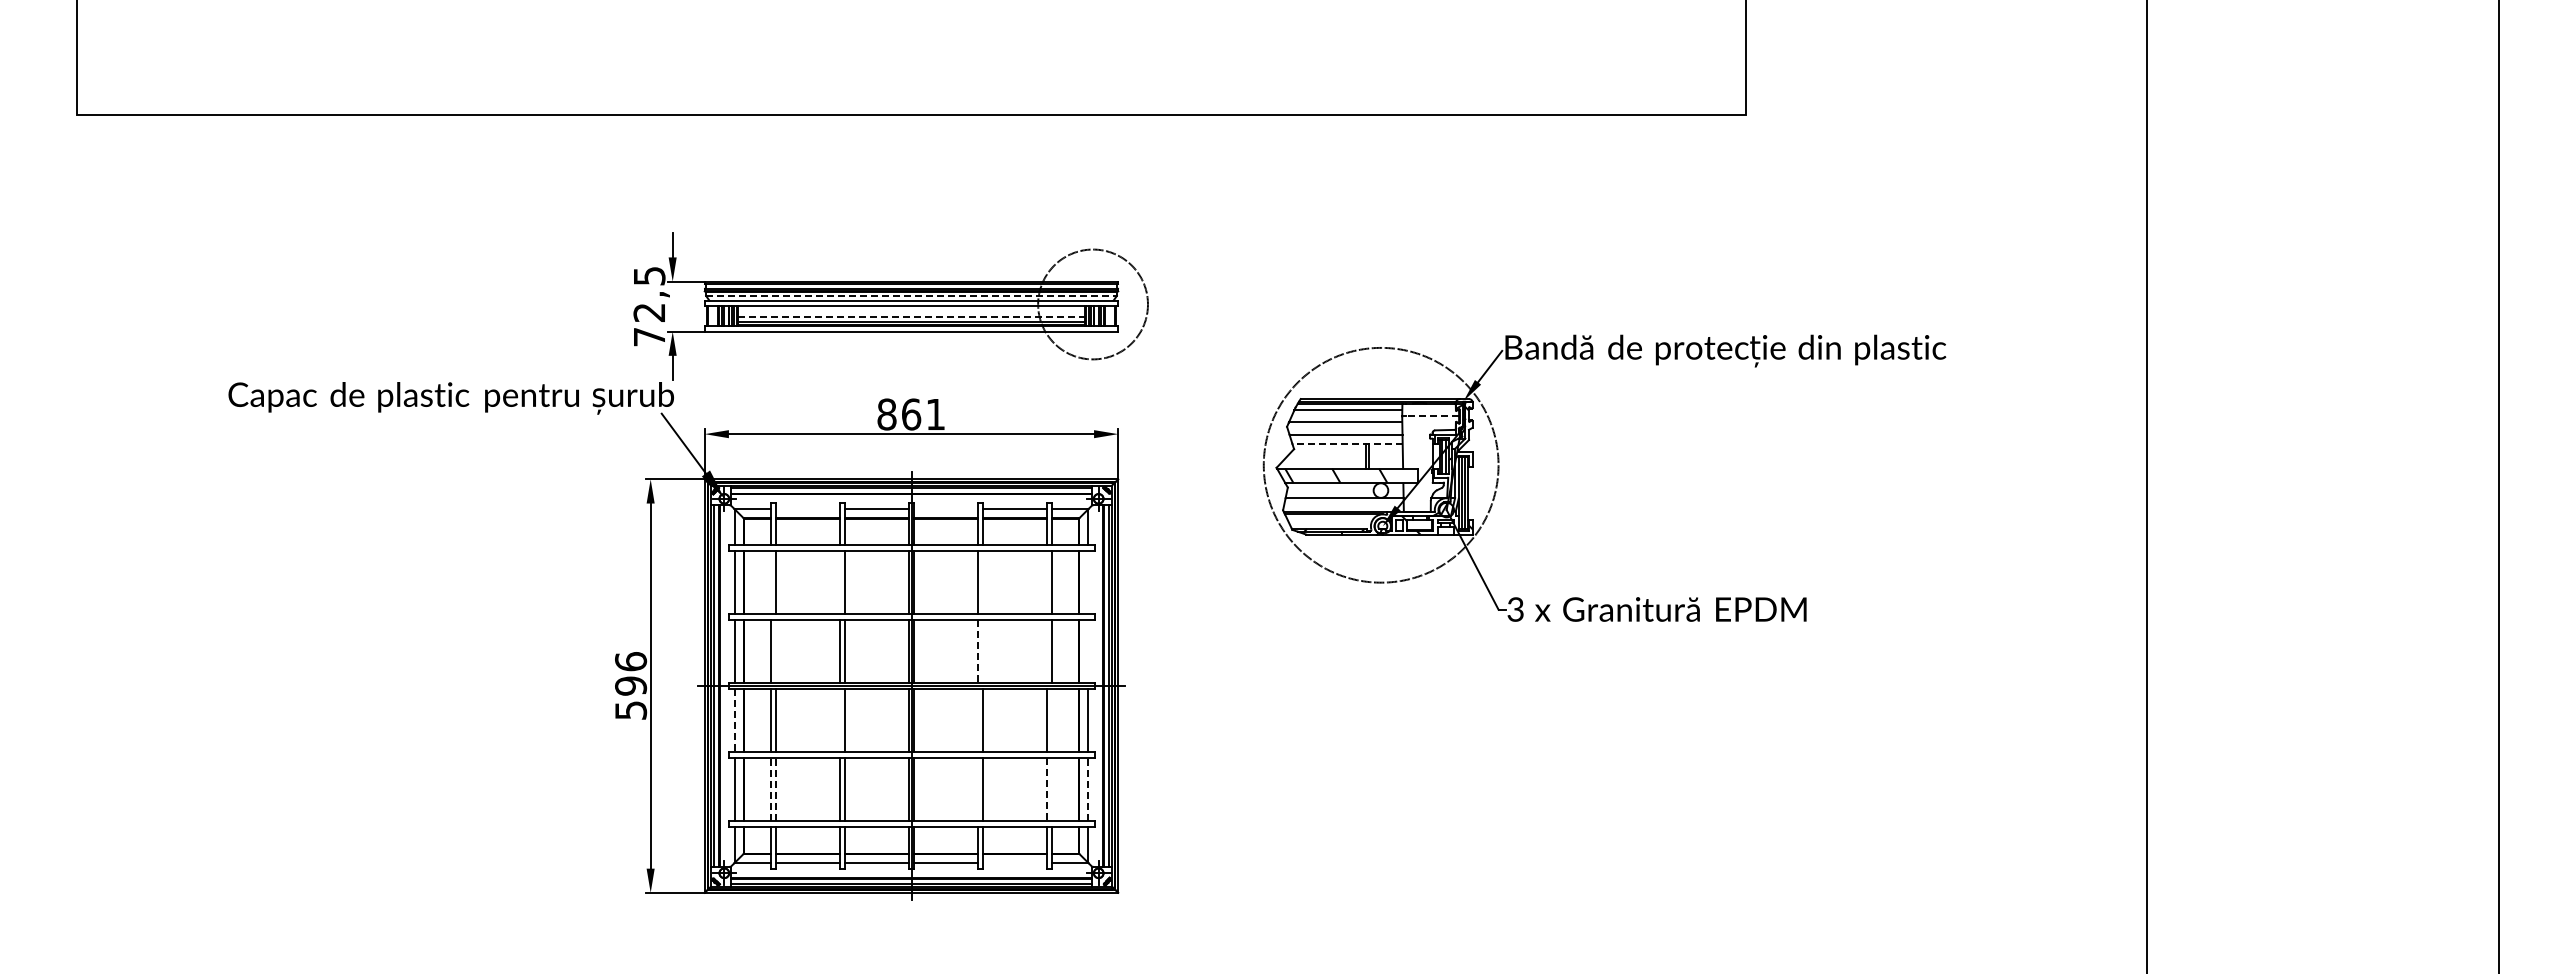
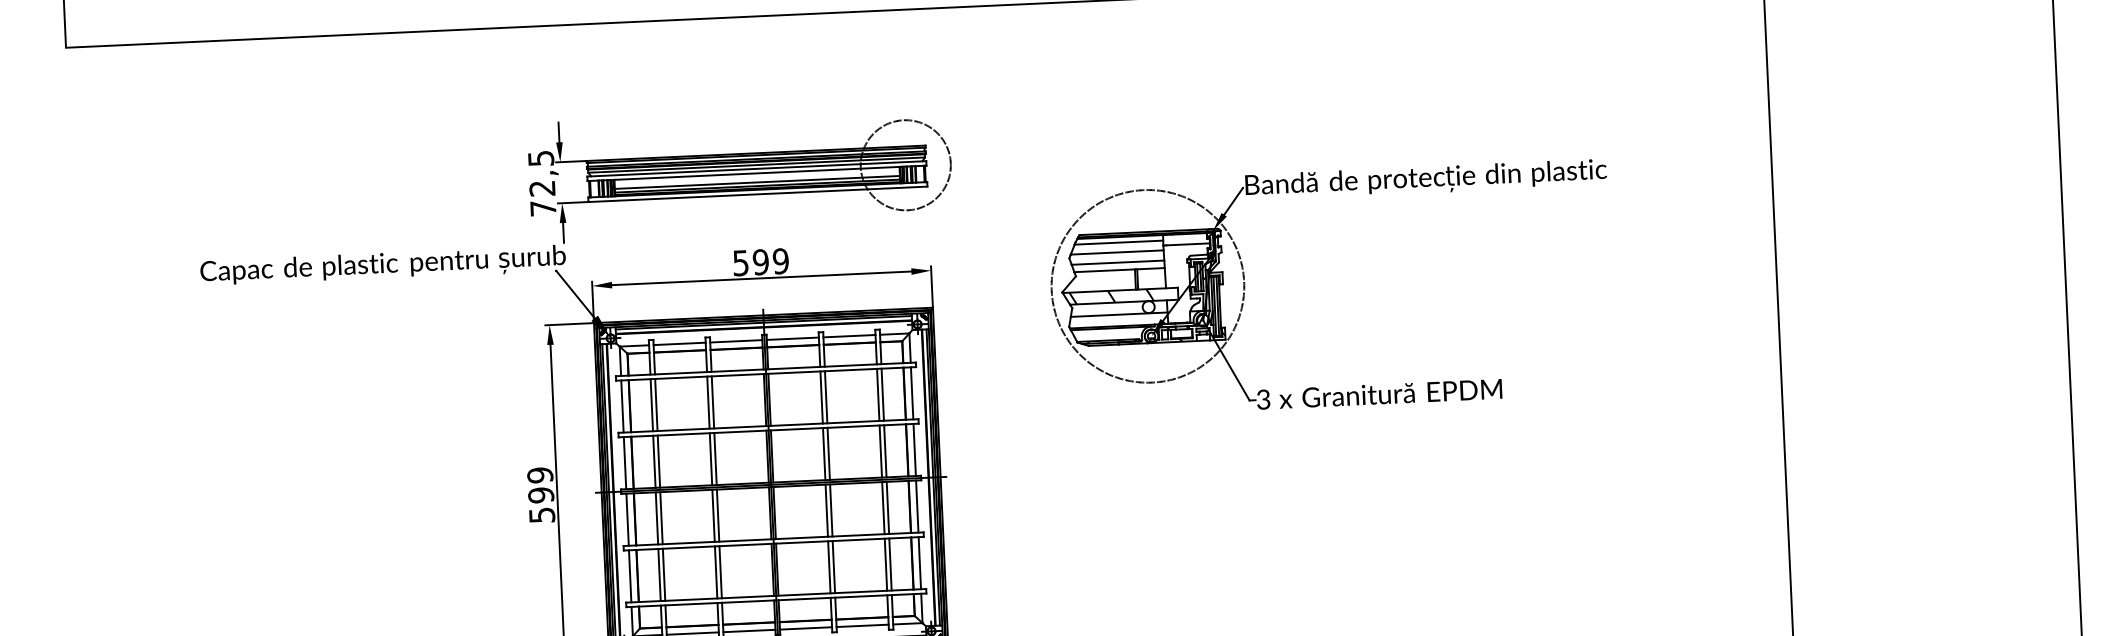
line: (912, 296) -> (757, 165), dashed -> solid
line: (911, 317) -> (757, 182), dashed -> solid
text: (911, 414) -> (761, 262), 861 -> 599
line: (1431, 416) -> (1187, 244), dashed -> solid
line: (1347, 443) -> (1119, 269), dashed -> solid
line: (807, 509) -> (679, 343), added
line: (945, 509) -> (792, 338), added
line: (770, 582) -> (651, 405), added
line: (839, 582) -> (708, 402), added
line: (983, 582) -> (826, 397), added
line: (1046, 582) -> (877, 394), added
line: (1088, 582) -> (912, 393), added
line: (776, 651) -> (659, 461), added
line: (977, 651) -> (823, 454), dashed -> solid
line: (983, 651) -> (828, 453), added
line: (1046, 651) -> (880, 451), added
line: (1088, 651) -> (914, 449), added
text: (631, 661) -> (540, 475), 596 -> 599
line: (734, 720) -> (627, 519), dashed -> solid
line: (839, 720) -> (713, 515), added
line: (977, 720) -> (826, 510), added
line: (1052, 720) -> (888, 507), added
line: (770, 789) -> (659, 574), dashed -> solid
line: (776, 789) -> (664, 574), dashed -> solid
line: (977, 789) -> (829, 567), added
line: (1046, 789) -> (885, 564), dashed -> solid
line: (1052, 789) -> (890, 564), added
line: (1088, 789) -> (920, 563), dashed -> solid
line: (1014, 862) -> (862, 625), added

